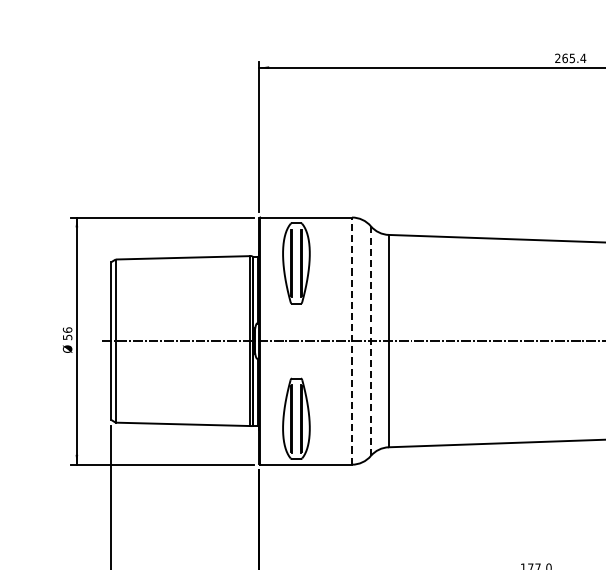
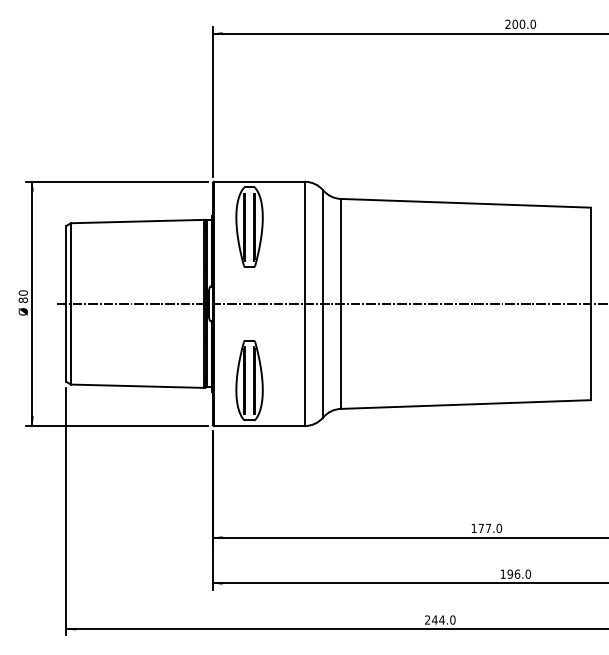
text: (574, 58) -> (524, 24), 265.4 -> 200.0
text: (66, 333) -> (22, 296), 56 -> 80
line: (351, 340) -> (304, 303), dashed -> solid
line: (371, 340) -> (323, 303), dashed -> solid

